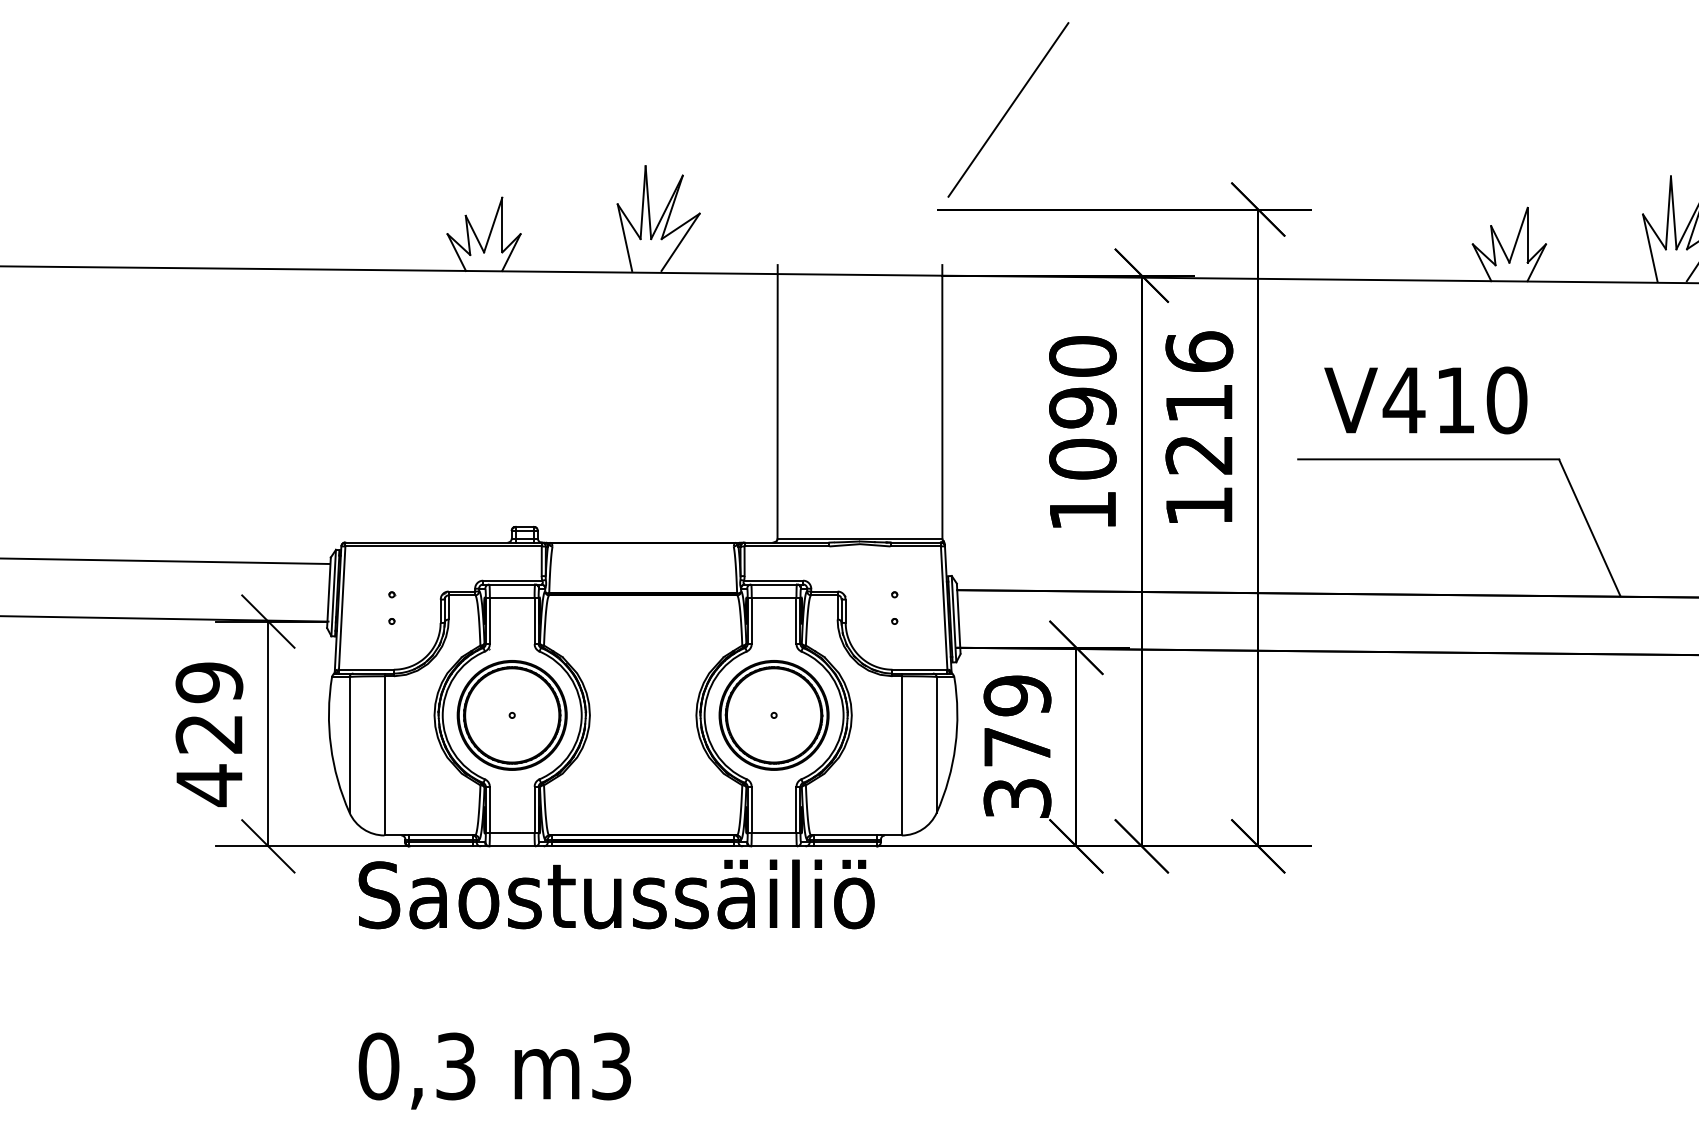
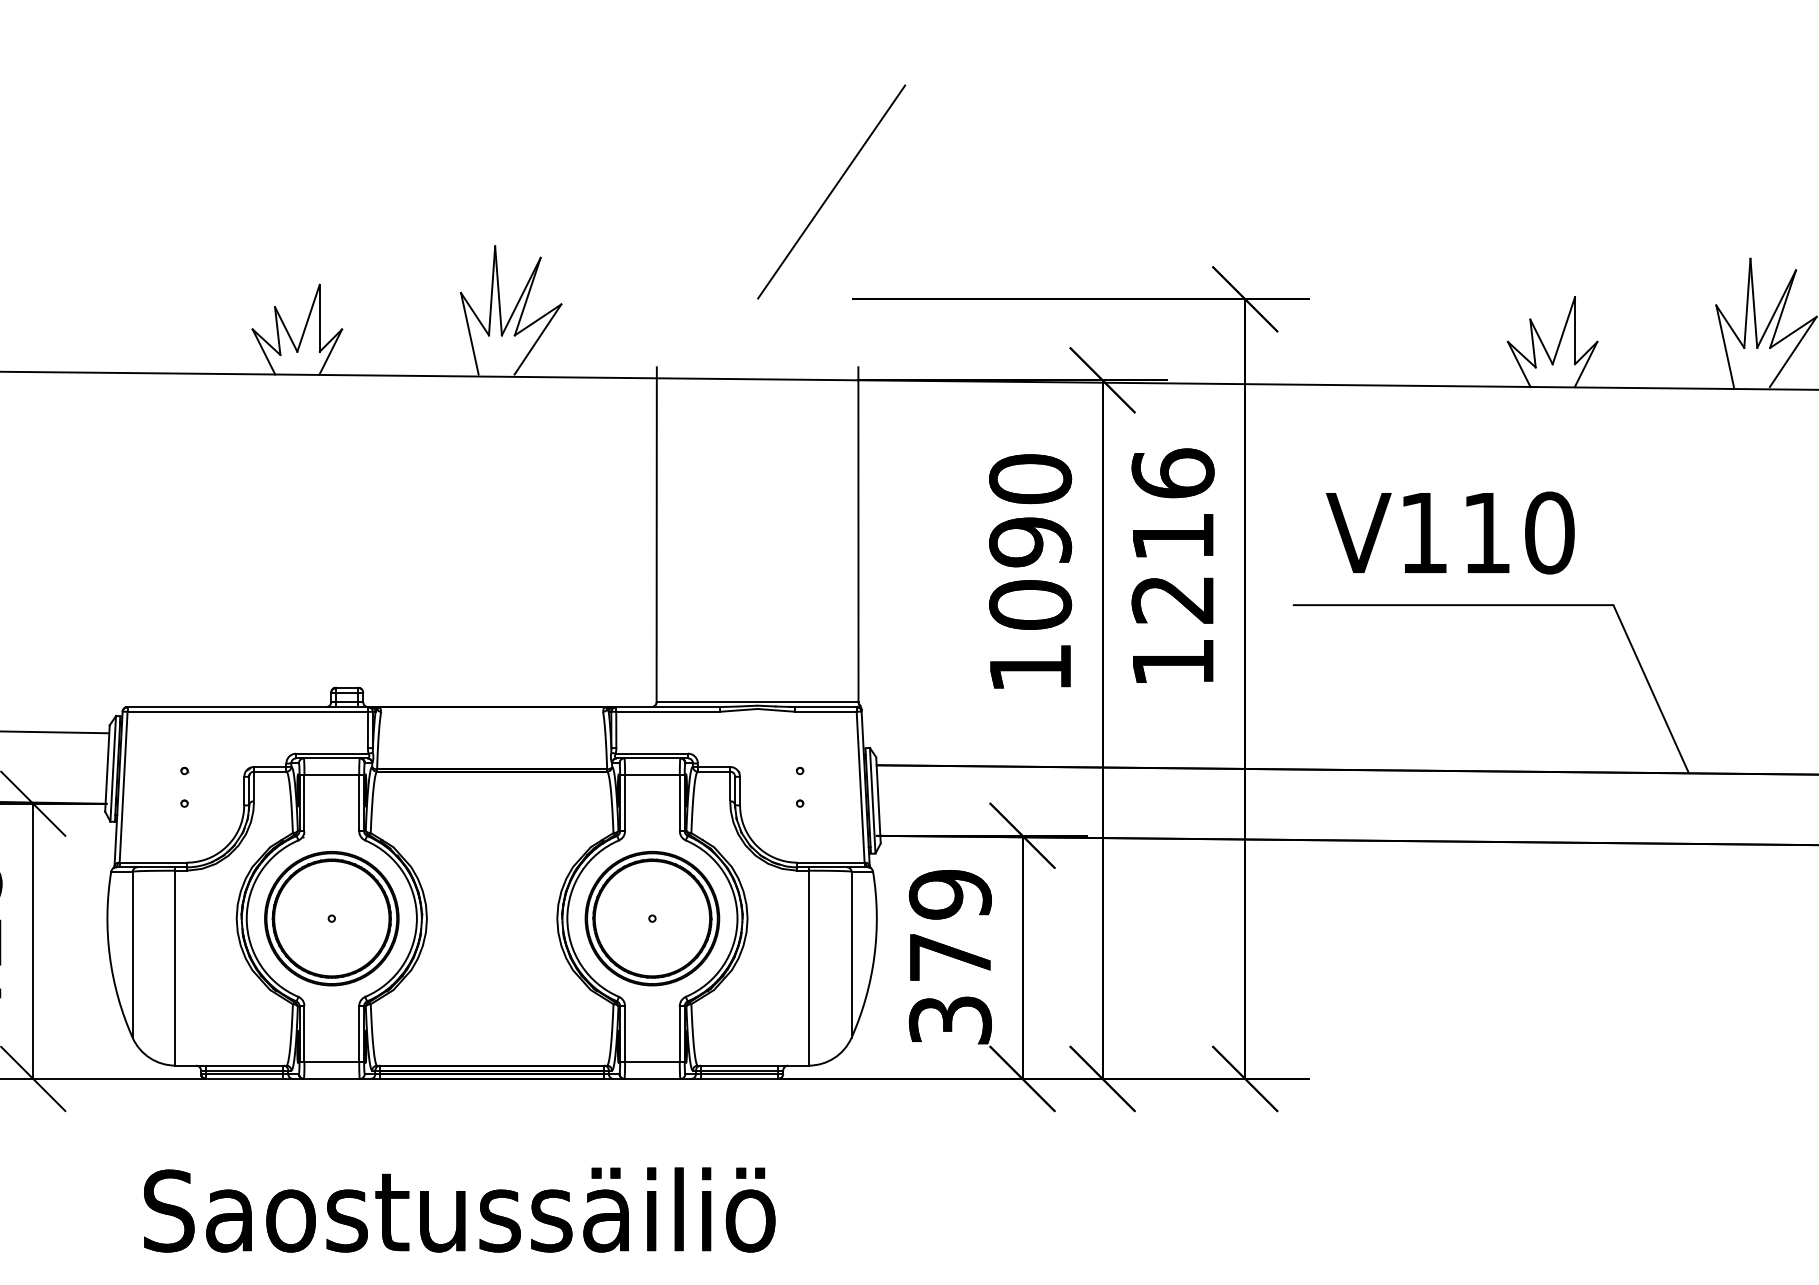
line: (1008, 109) -> (831, 191), moved
text: (1403, 400) -> (1423, 533), V410 -> V110
text: (616, 894) -> (459, 1210), moved

